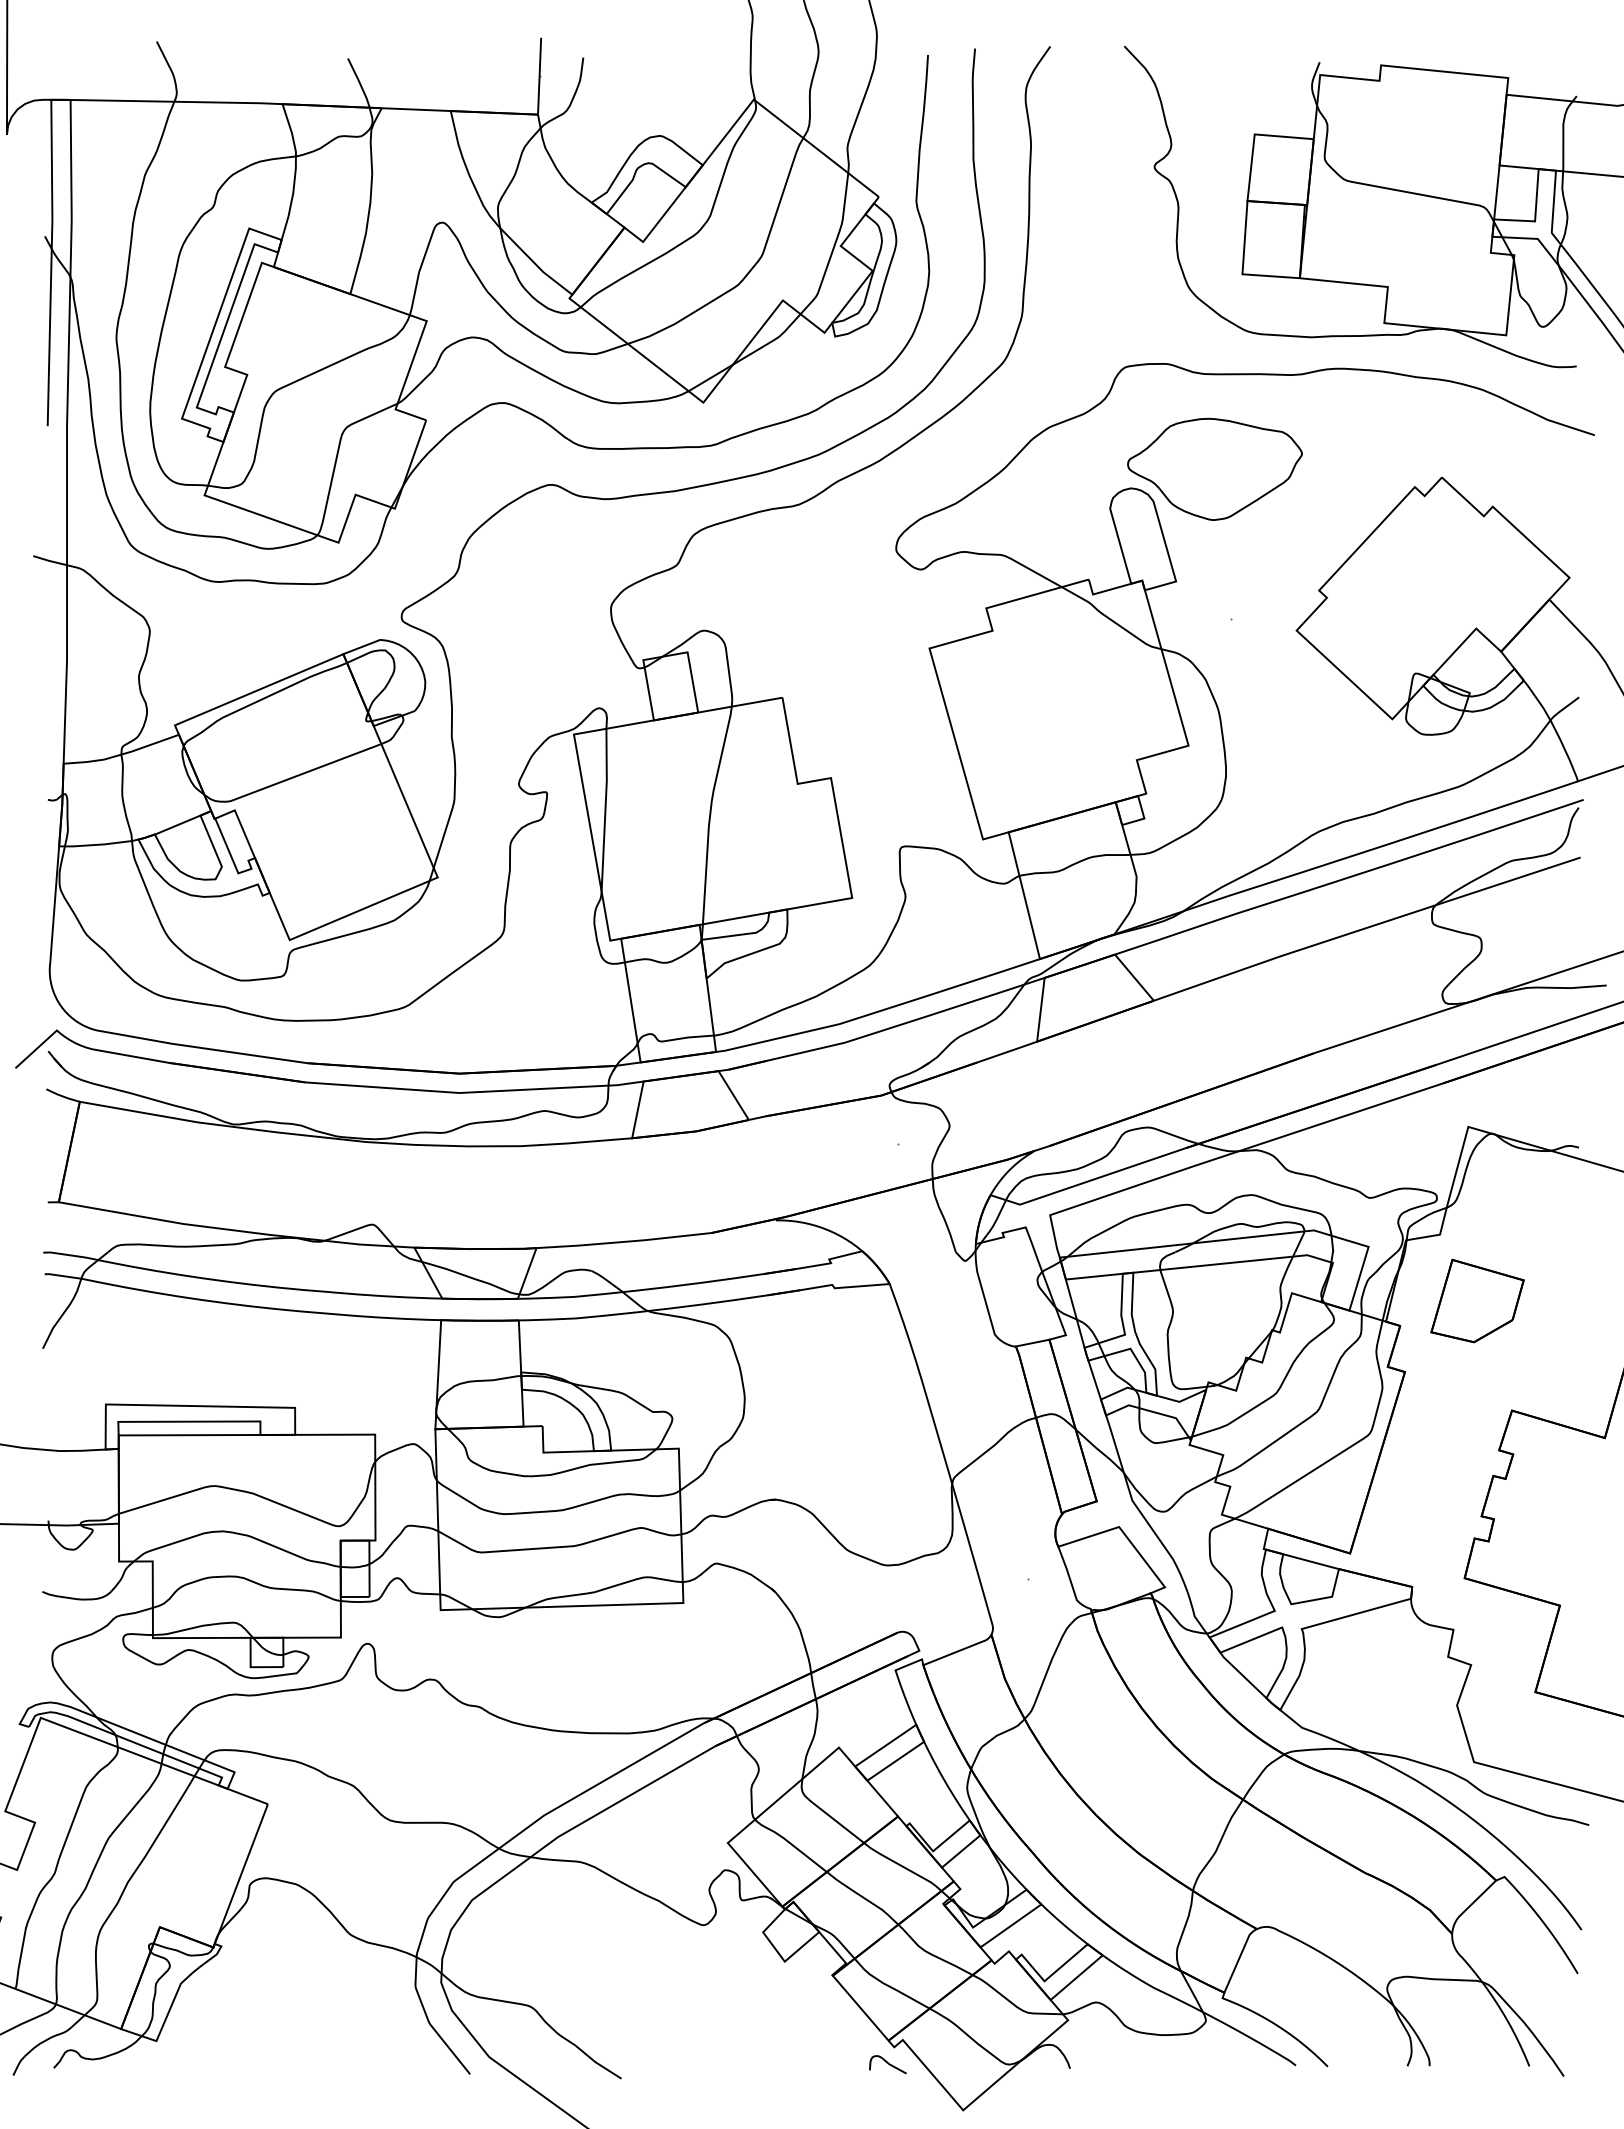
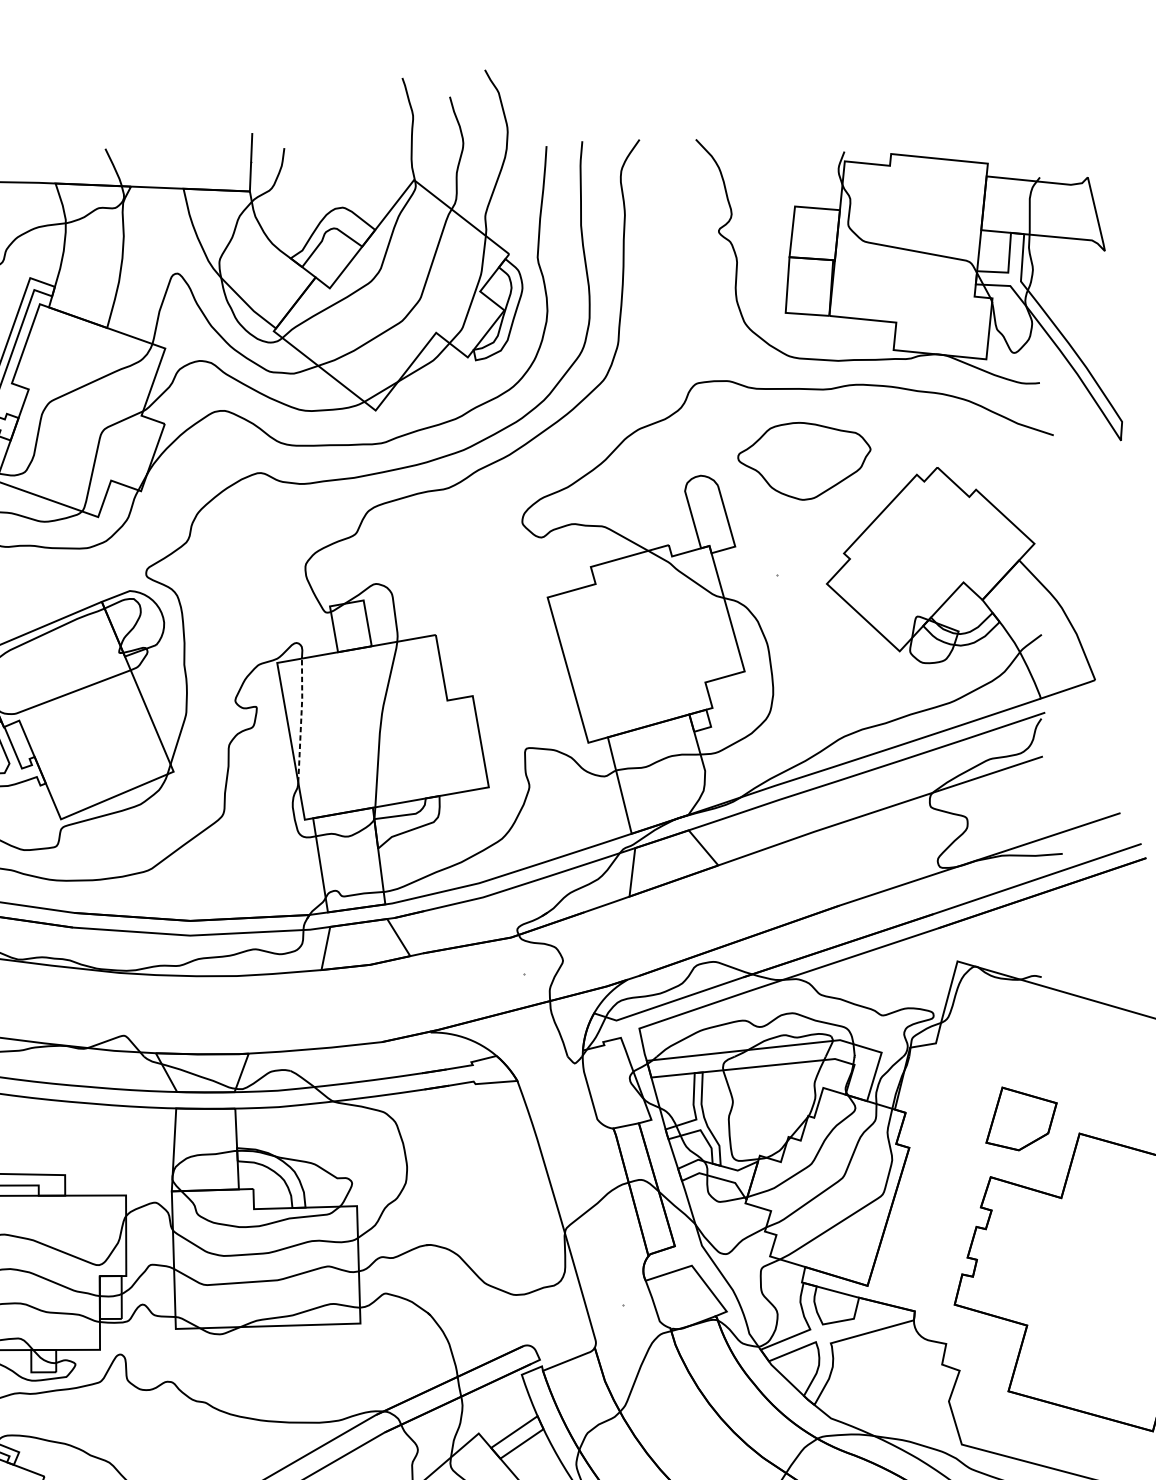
part: (1214, 468) -> (803, 460), moved
line: (605, 809) -> (301, 720), solid -> dashed
part: (1477, 1300) -> (1021, 1118), moved

